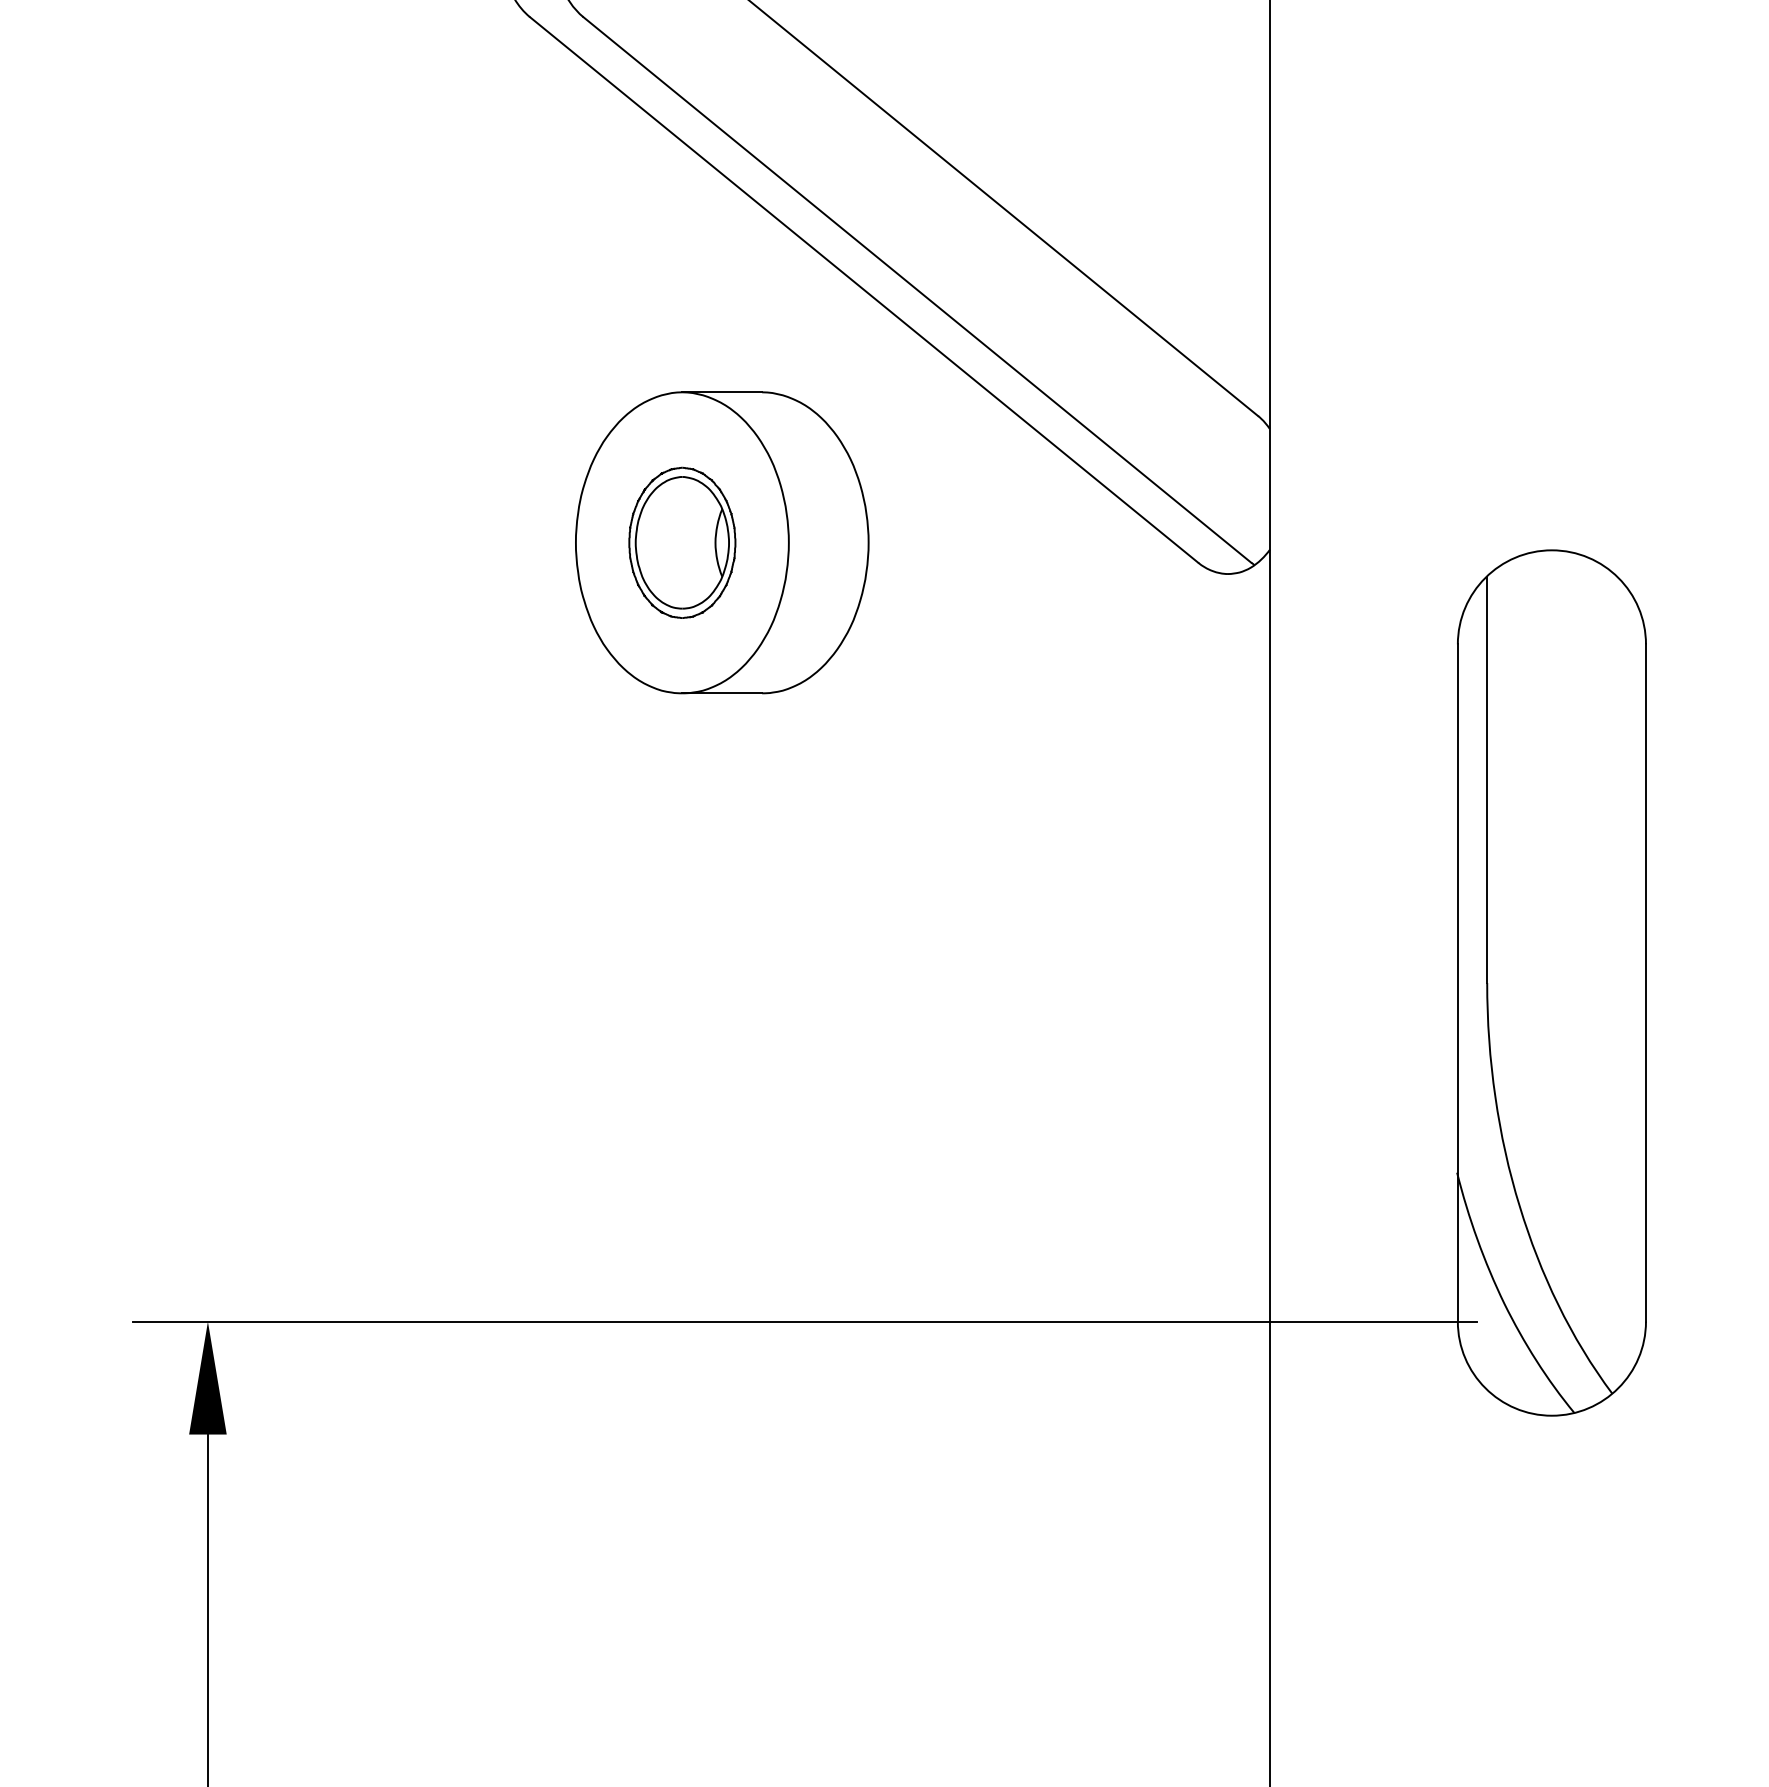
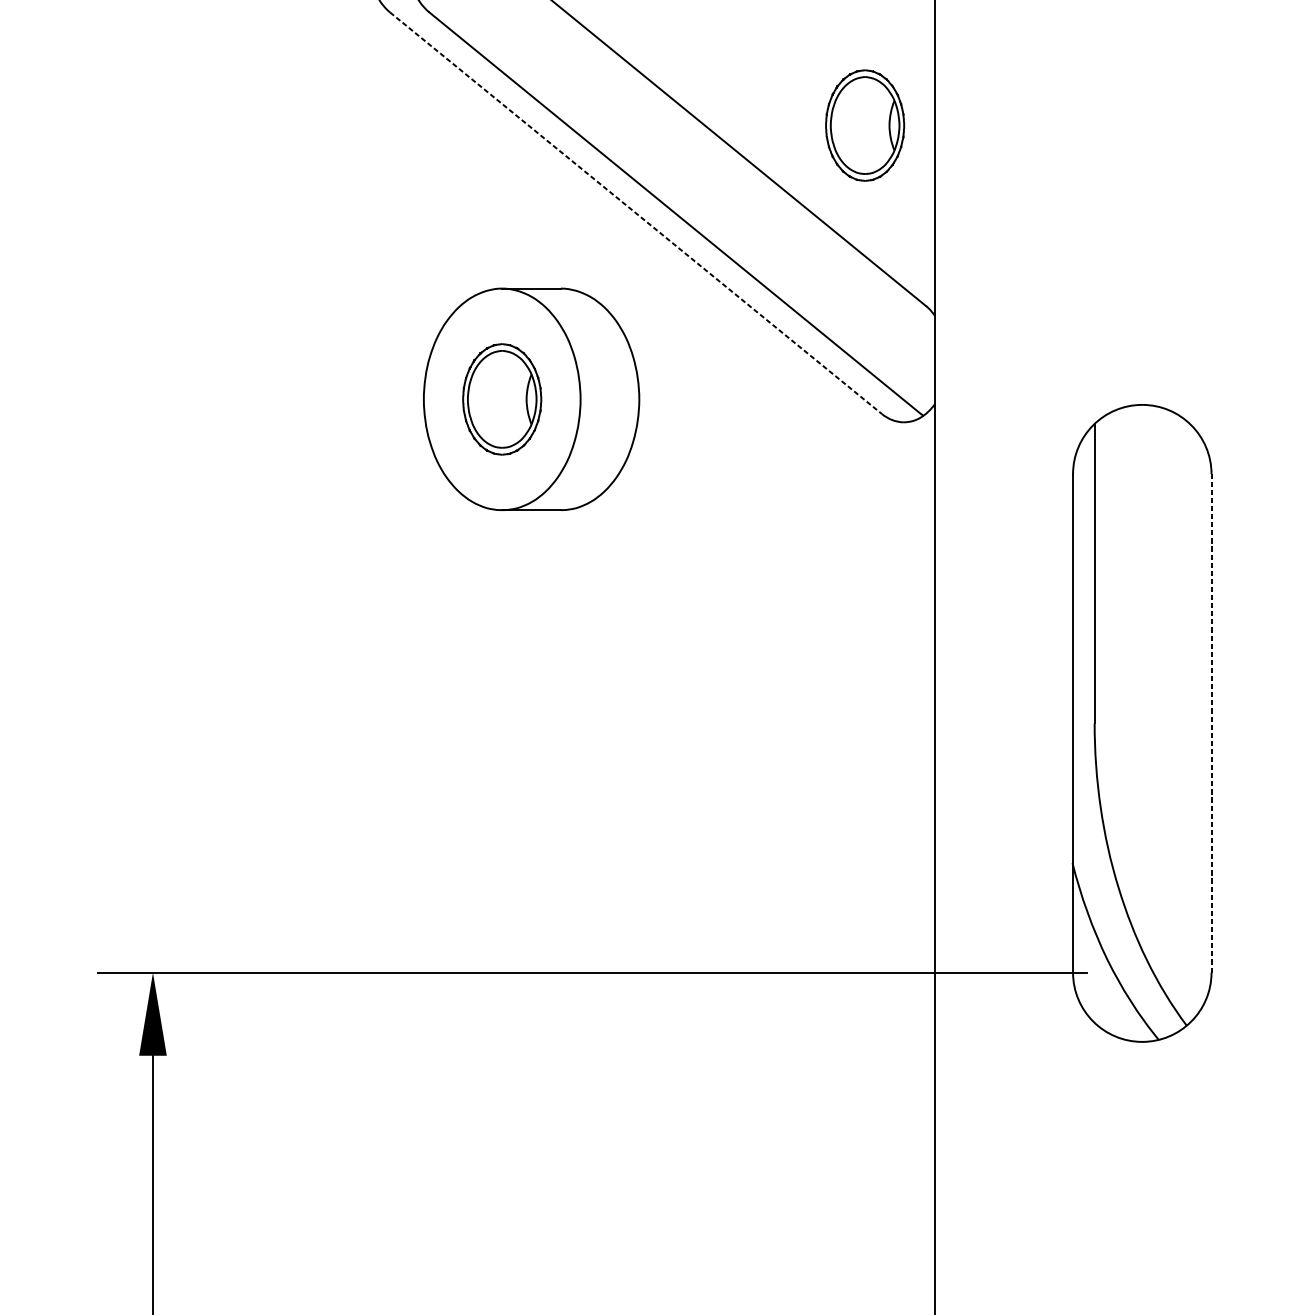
part: (1175, 170) -> (865, 125), added
line: (864, 290) -> (636, 213), solid -> dashed
line: (1645, 983) -> (1211, 723), solid -> dashed

